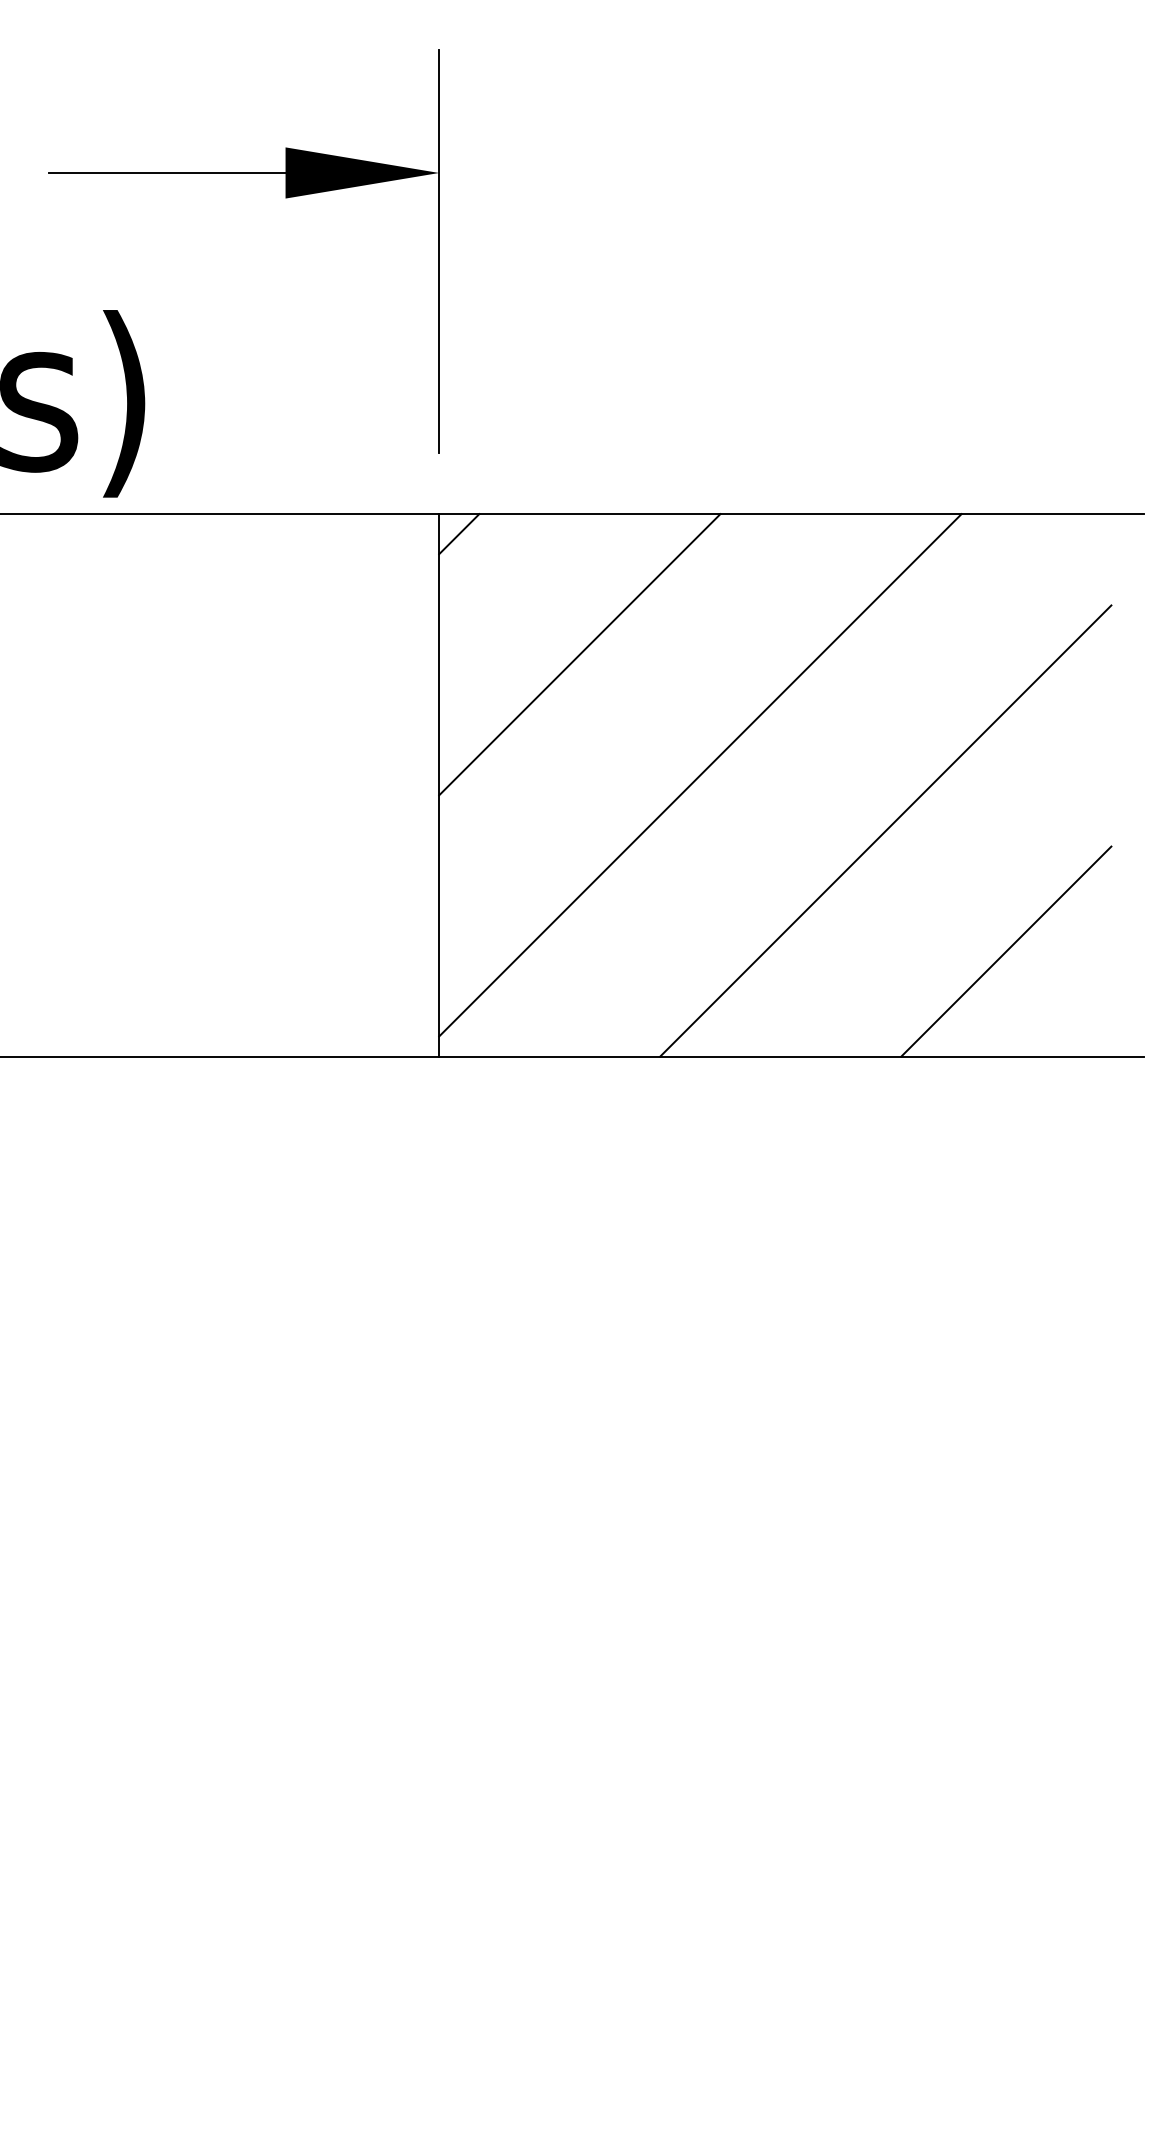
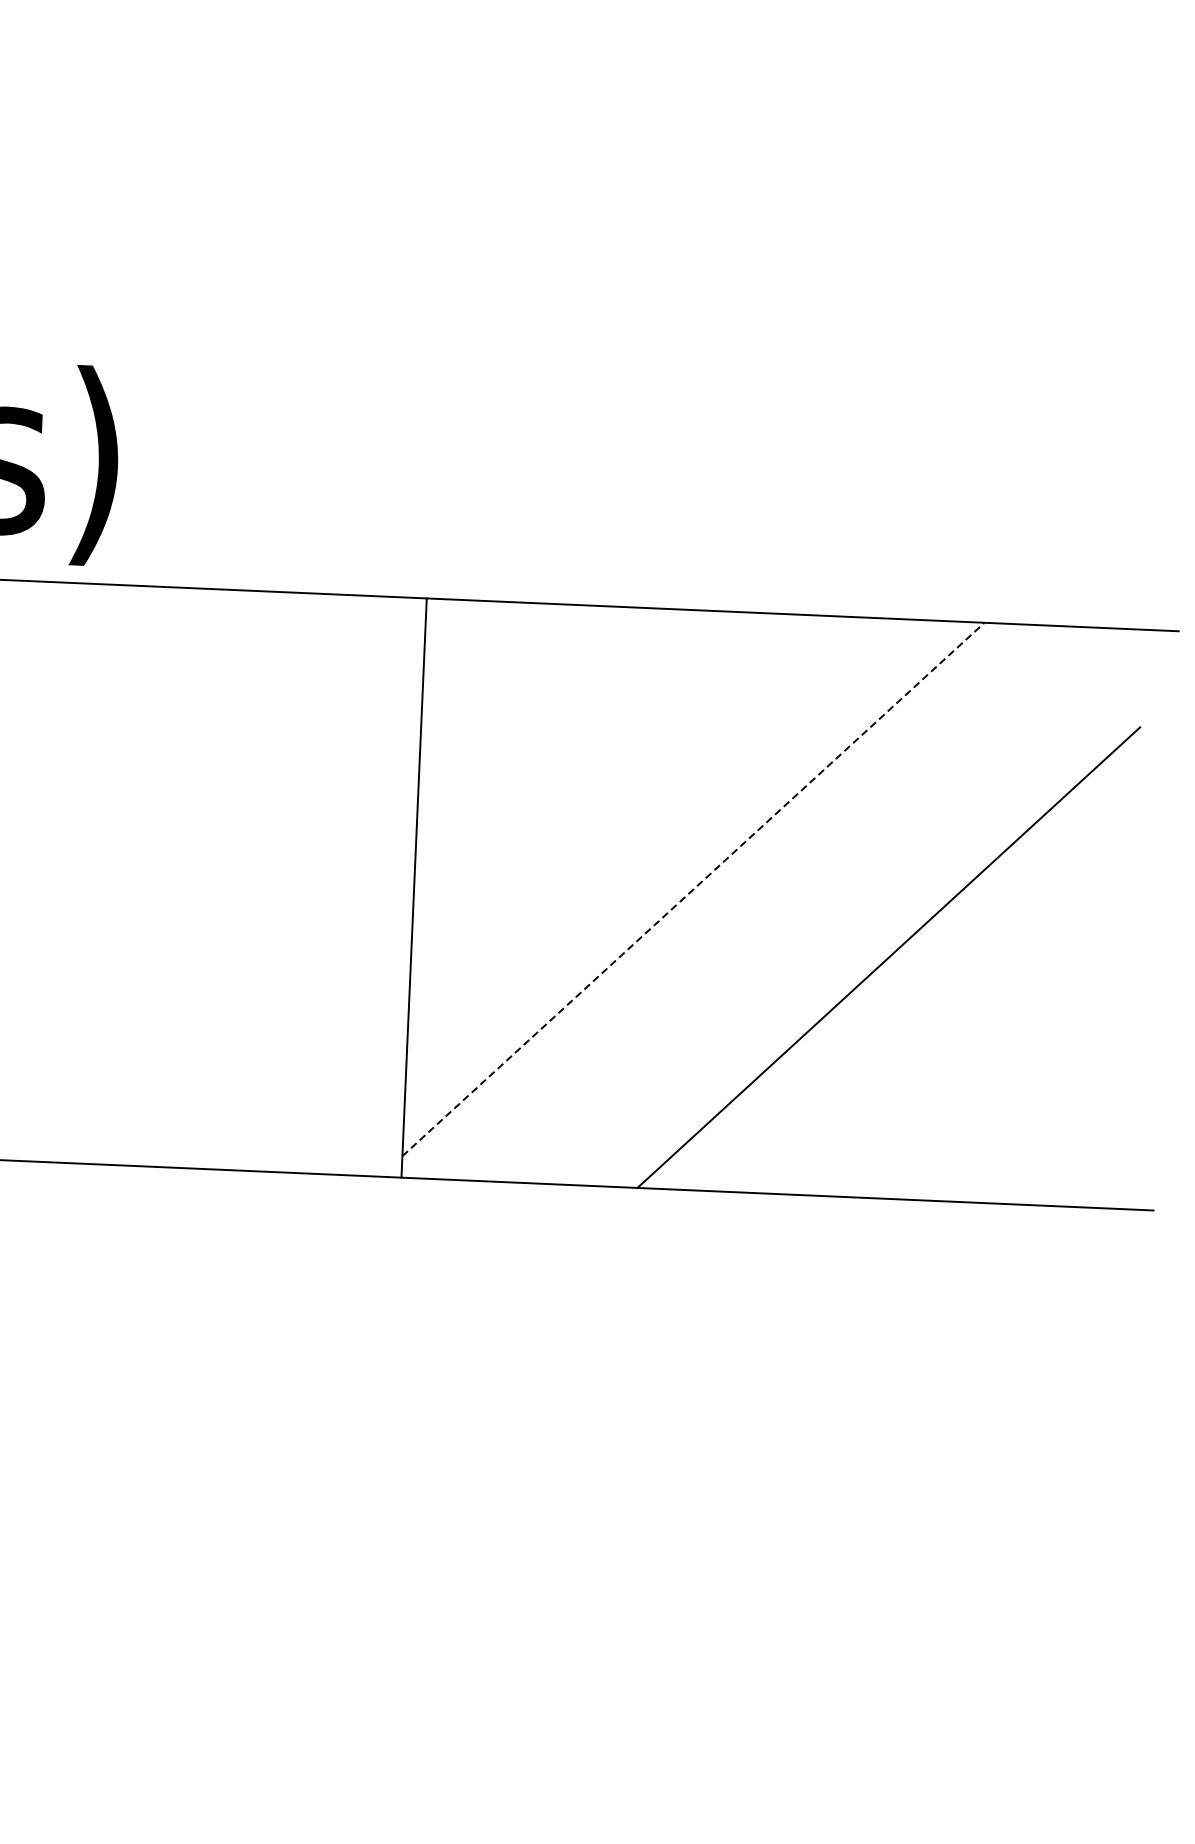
part: (285, 198) -> (277, 254), removed
line: (459, 534) -> (447, 621), removed
line: (579, 654) -> (570, 754), removed
line: (700, 774) -> (693, 888), solid -> dashed
line: (1006, 951) -> (1012, 1091), removed

